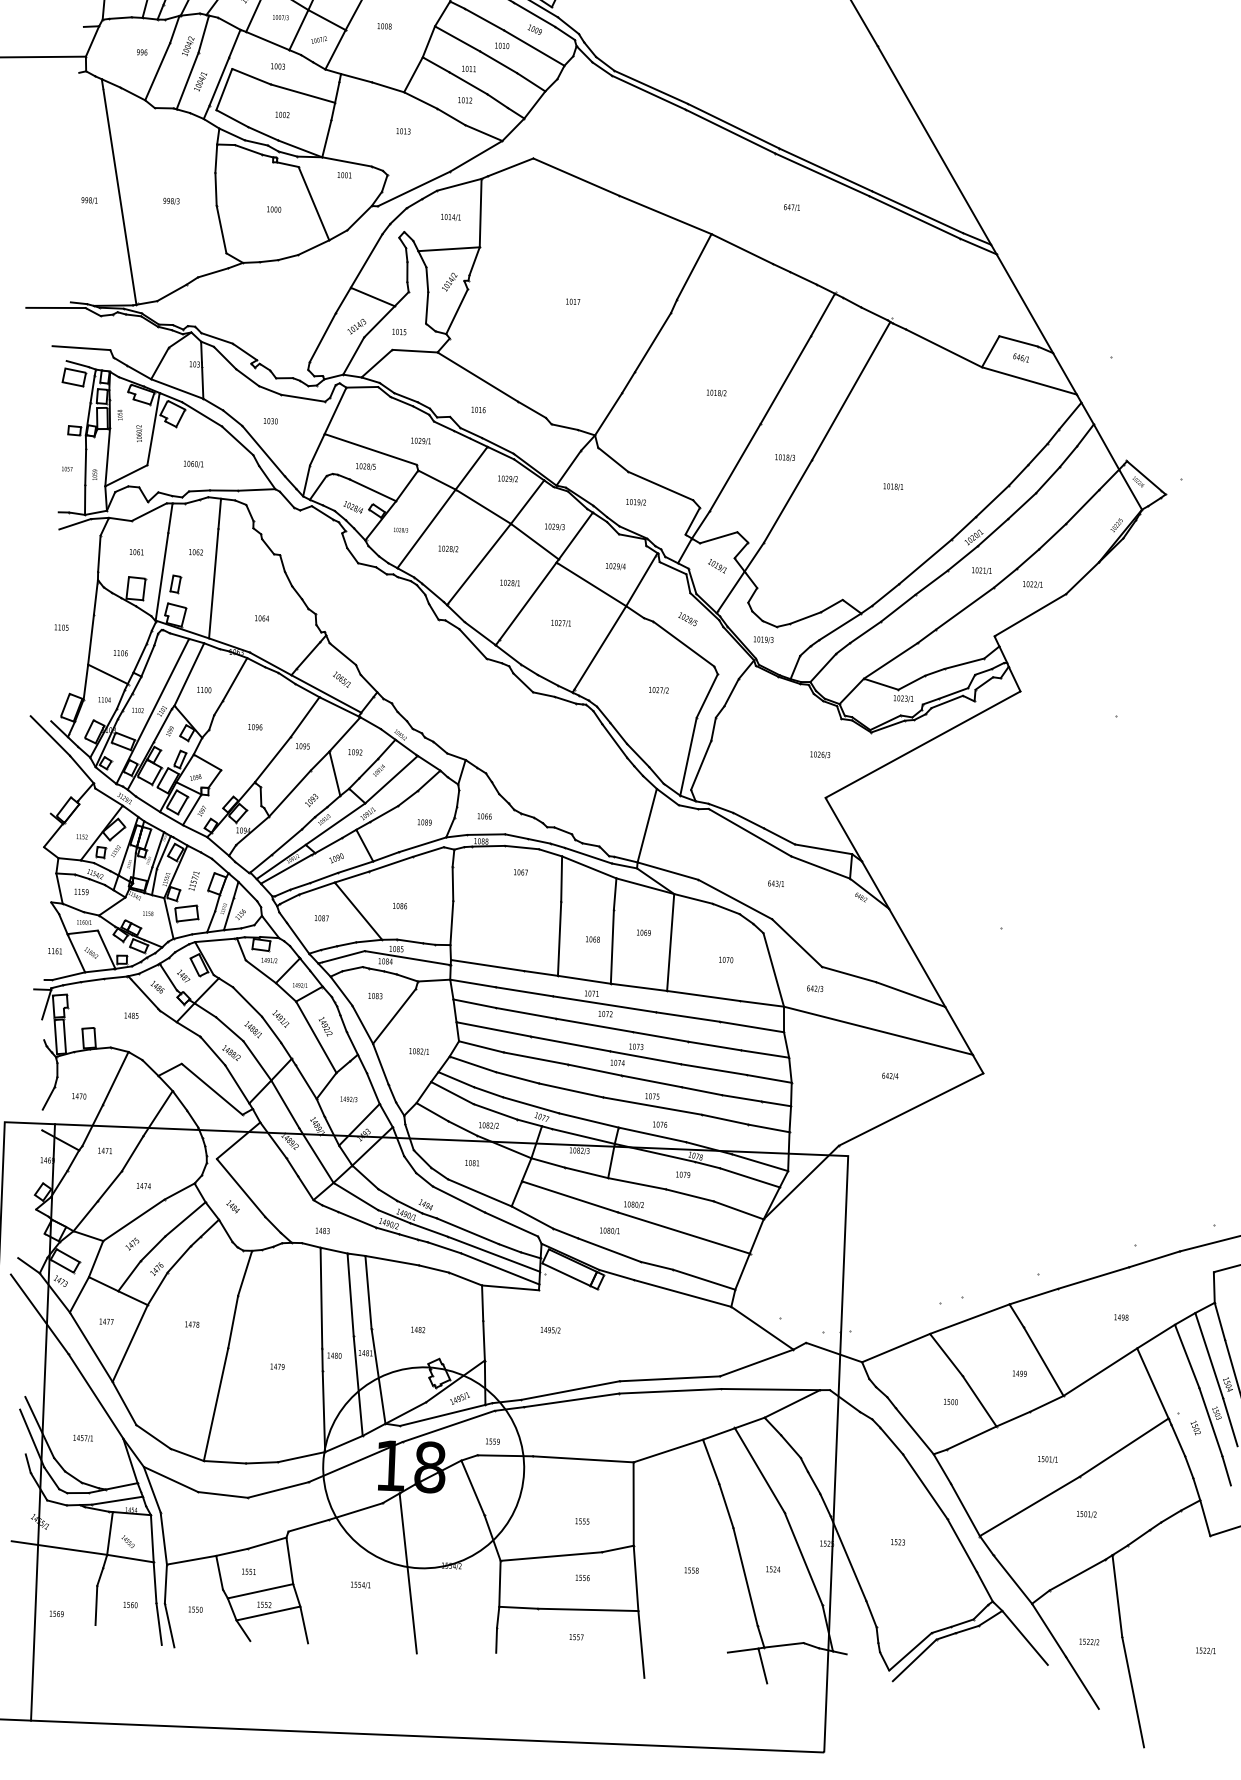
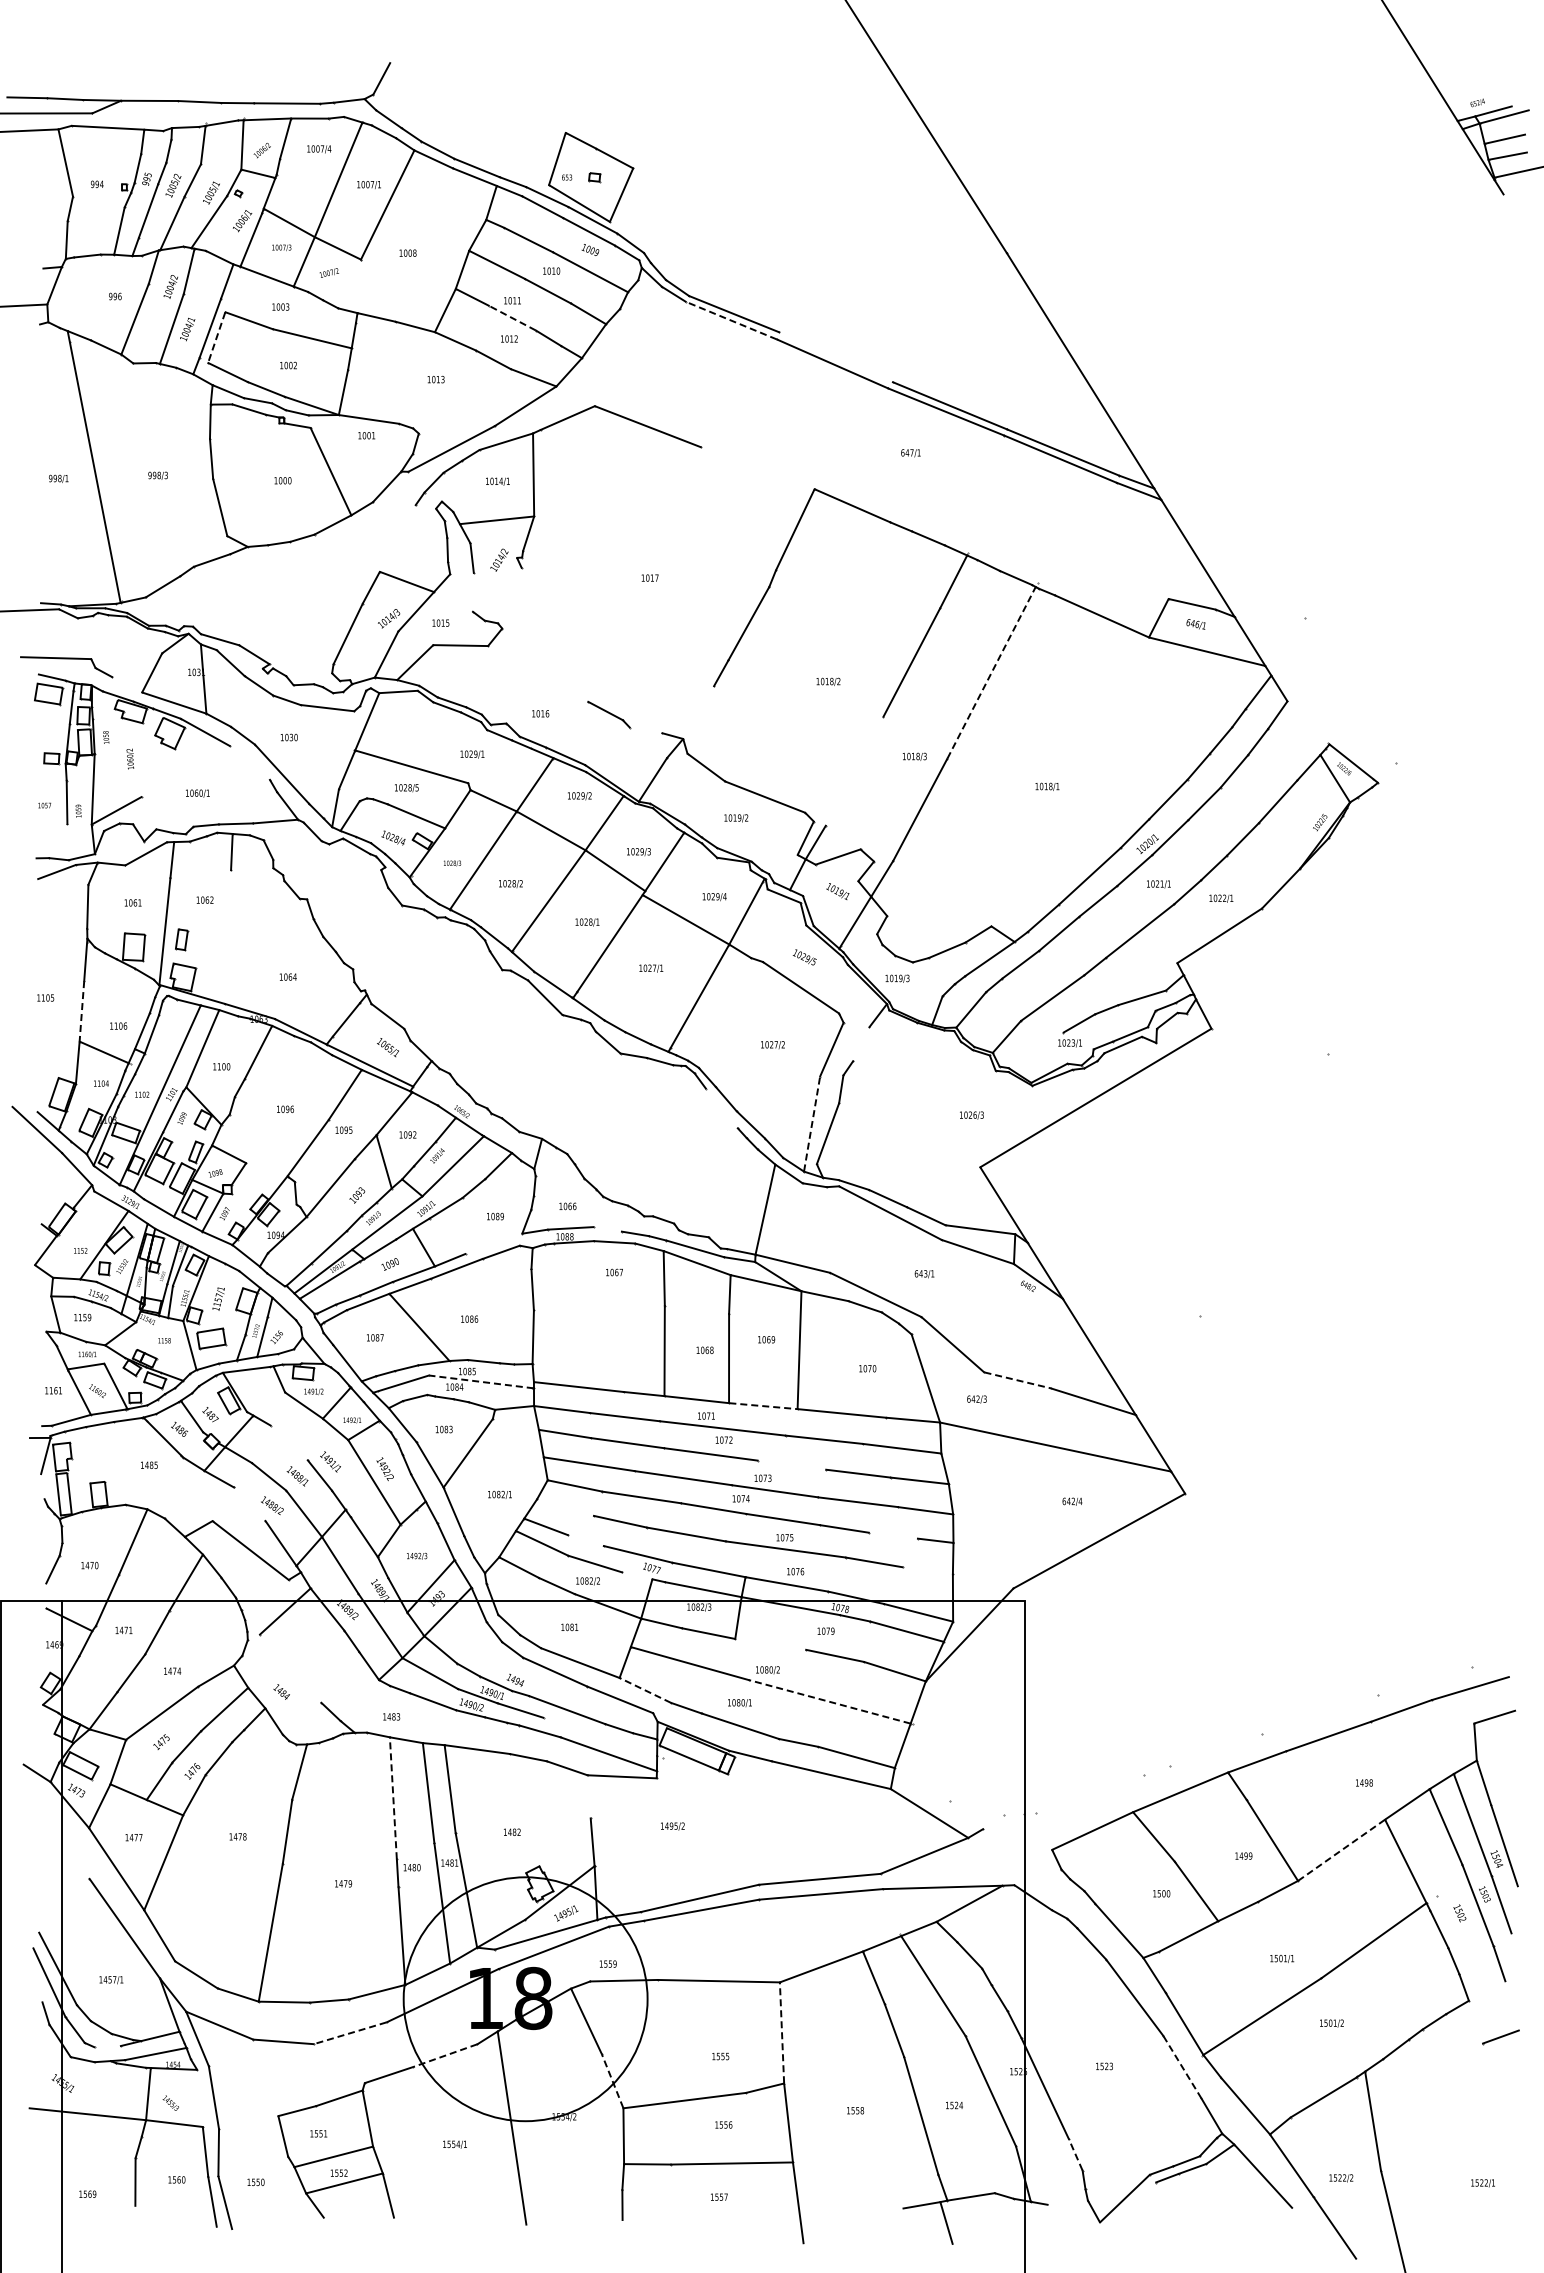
line: (335, 49) -> (349, 283), removed
line: (468, 82) -> (512, 317), solid -> dashed
line: (224, 90) -> (216, 338), solid -> dashed
line: (647, 92) -> (730, 320), solid -> dashed
line: (733, 125) -> (835, 356), removed
line: (665, 215) -> (757, 468), removed
line: (366, 260) -> (397, 538), removed
line: (426, 307) -> (472, 592), removed
line: (456, 311) -> (509, 595), removed
line: (138, 372) -> (126, 684), removed
line: (477, 376) -> (537, 673), removed
line: (851, 390) -> (991, 672), solid -> dashed
line: (608, 414) -> (698, 712), removed
line: (564, 427) -> (645, 730), removed
line: (153, 428) -> (147, 752), removed
line: (237, 440) -> (249, 762), removed
line: (1106, 446) -> (1303, 727), removed
line: (735, 467) -> (854, 771), removed
line: (84, 499) -> (67, 841), removed
line: (214, 583) -> (228, 936), removed
line: (90, 639) -> (81, 1011), solid -> dashed
line: (881, 684) -> (1042, 1026), removed
line: (731, 692) -> (861, 1043), removed
line: (614, 740) -> (721, 1107), removed
line: (688, 757) -> (812, 1124), solid -> dashed
line: (516, 836) -> (607, 1229), removed
line: (422, 844) -> (493, 1243), removed
line: (407, 957) -> (481, 1381), solid -> dashed
line: (849, 974) -> (1017, 1380), solid -> dashed
line: (639, 987) -> (763, 1406), solid -> dashed
line: (247, 1001) -> (289, 1442), removed
line: (660, 1036) -> (791, 1464), removed
line: (212, 1050) -> (249, 1503), removed
line: (472, 1064) -> (565, 1507), removed
line: (488, 1092) -> (585, 1540), removed
line: (741, 1098) -> (893, 1535), removed
line: (529, 1122) -> (637, 1575), removed
line: (768, 1128) -> (927, 1570), removed
line: (637, 1183) -> (770, 1644), removed
line: (240, 1187) -> (289, 1668), removed
line: (531, 1217) -> (644, 1690), solid -> dashed
line: (683, 1232) -> (829, 1701), solid -> dashed
line: (493, 1253) -> (599, 1736), removed
line: (321, 1298) -> (393, 1798), solid -> dashed
line: (482, 1302) -> (588, 1796), removed
line: (39, 1314) -> (52, 1831), removed
line: (833, 1352) -> (1017, 1839), removed
line: (1100, 1372) -> (1341, 1850), solid -> dashed
line: (278, 1490) -> (350, 2033), solid -> dashed
line: (77, 1492) -> (107, 2046), removed
line: (633, 1503) -> (781, 2032), solid -> dashed
line: (355, 1511) -> (445, 2055), solid -> dashed
line: (1204, 1518) -> (1475, 2022), removed
line: (151, 1538) -> (199, 2098), removed
line: (492, 1538) -> (612, 2081), solid -> dashed
line: (962, 1545) -> (1182, 2067), solid -> dashed
line: (191, 1560) -> (248, 2122), removed
line: (871, 1613) -> (1075, 2154), solid -> dashed
line: (913, 1660) -> (1129, 2208), removed

